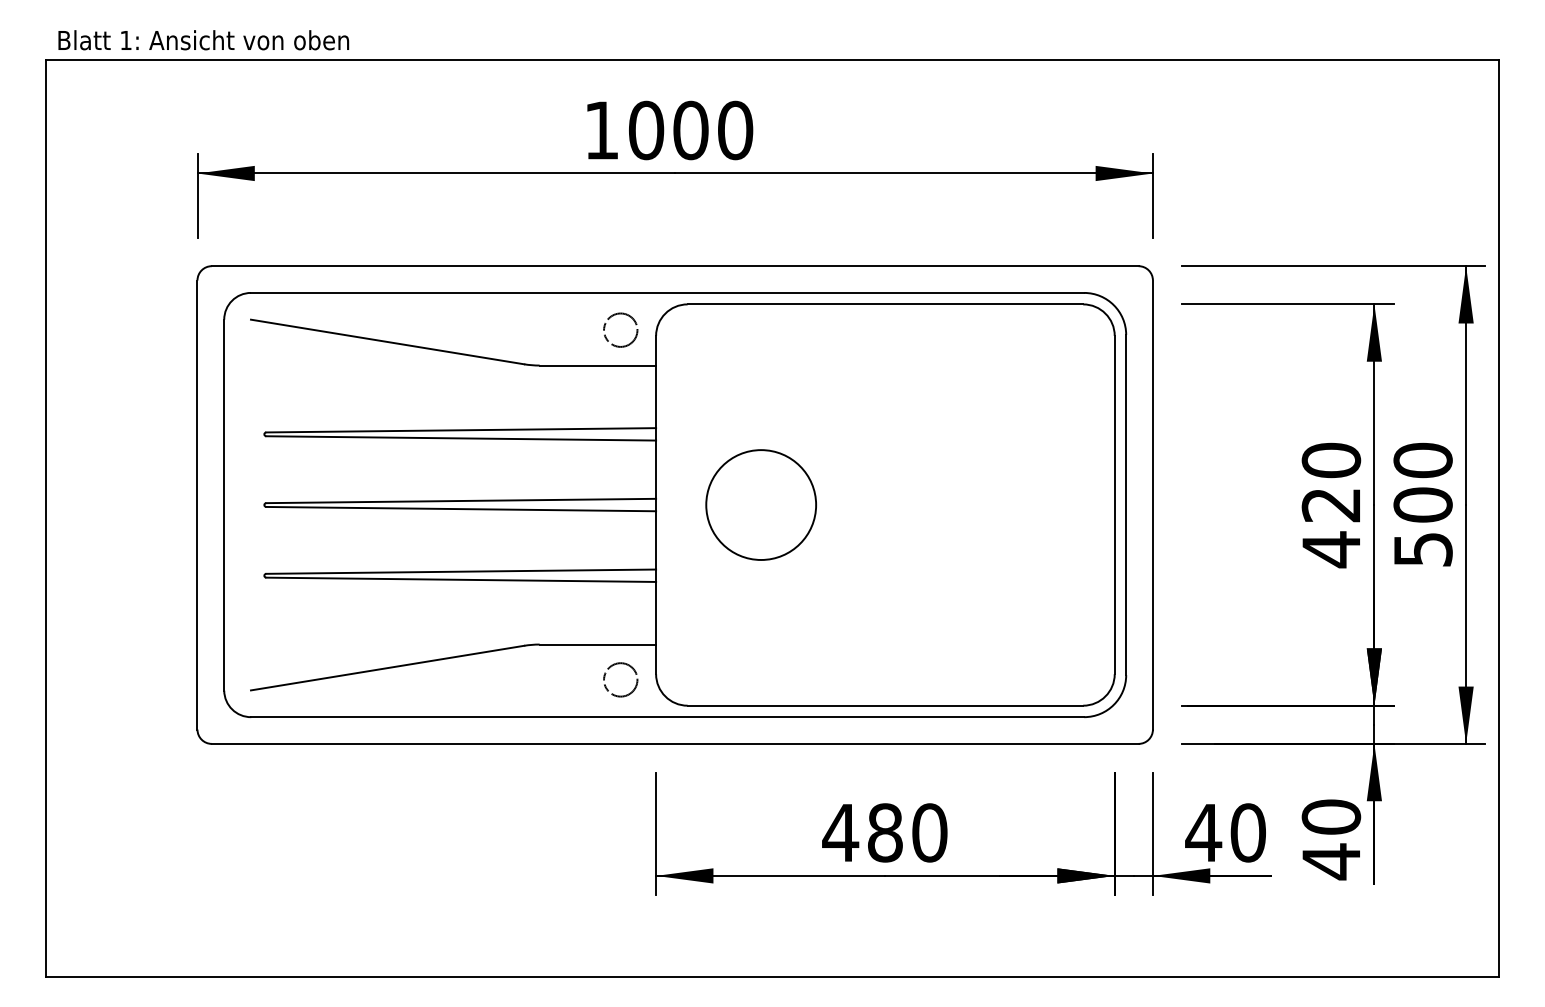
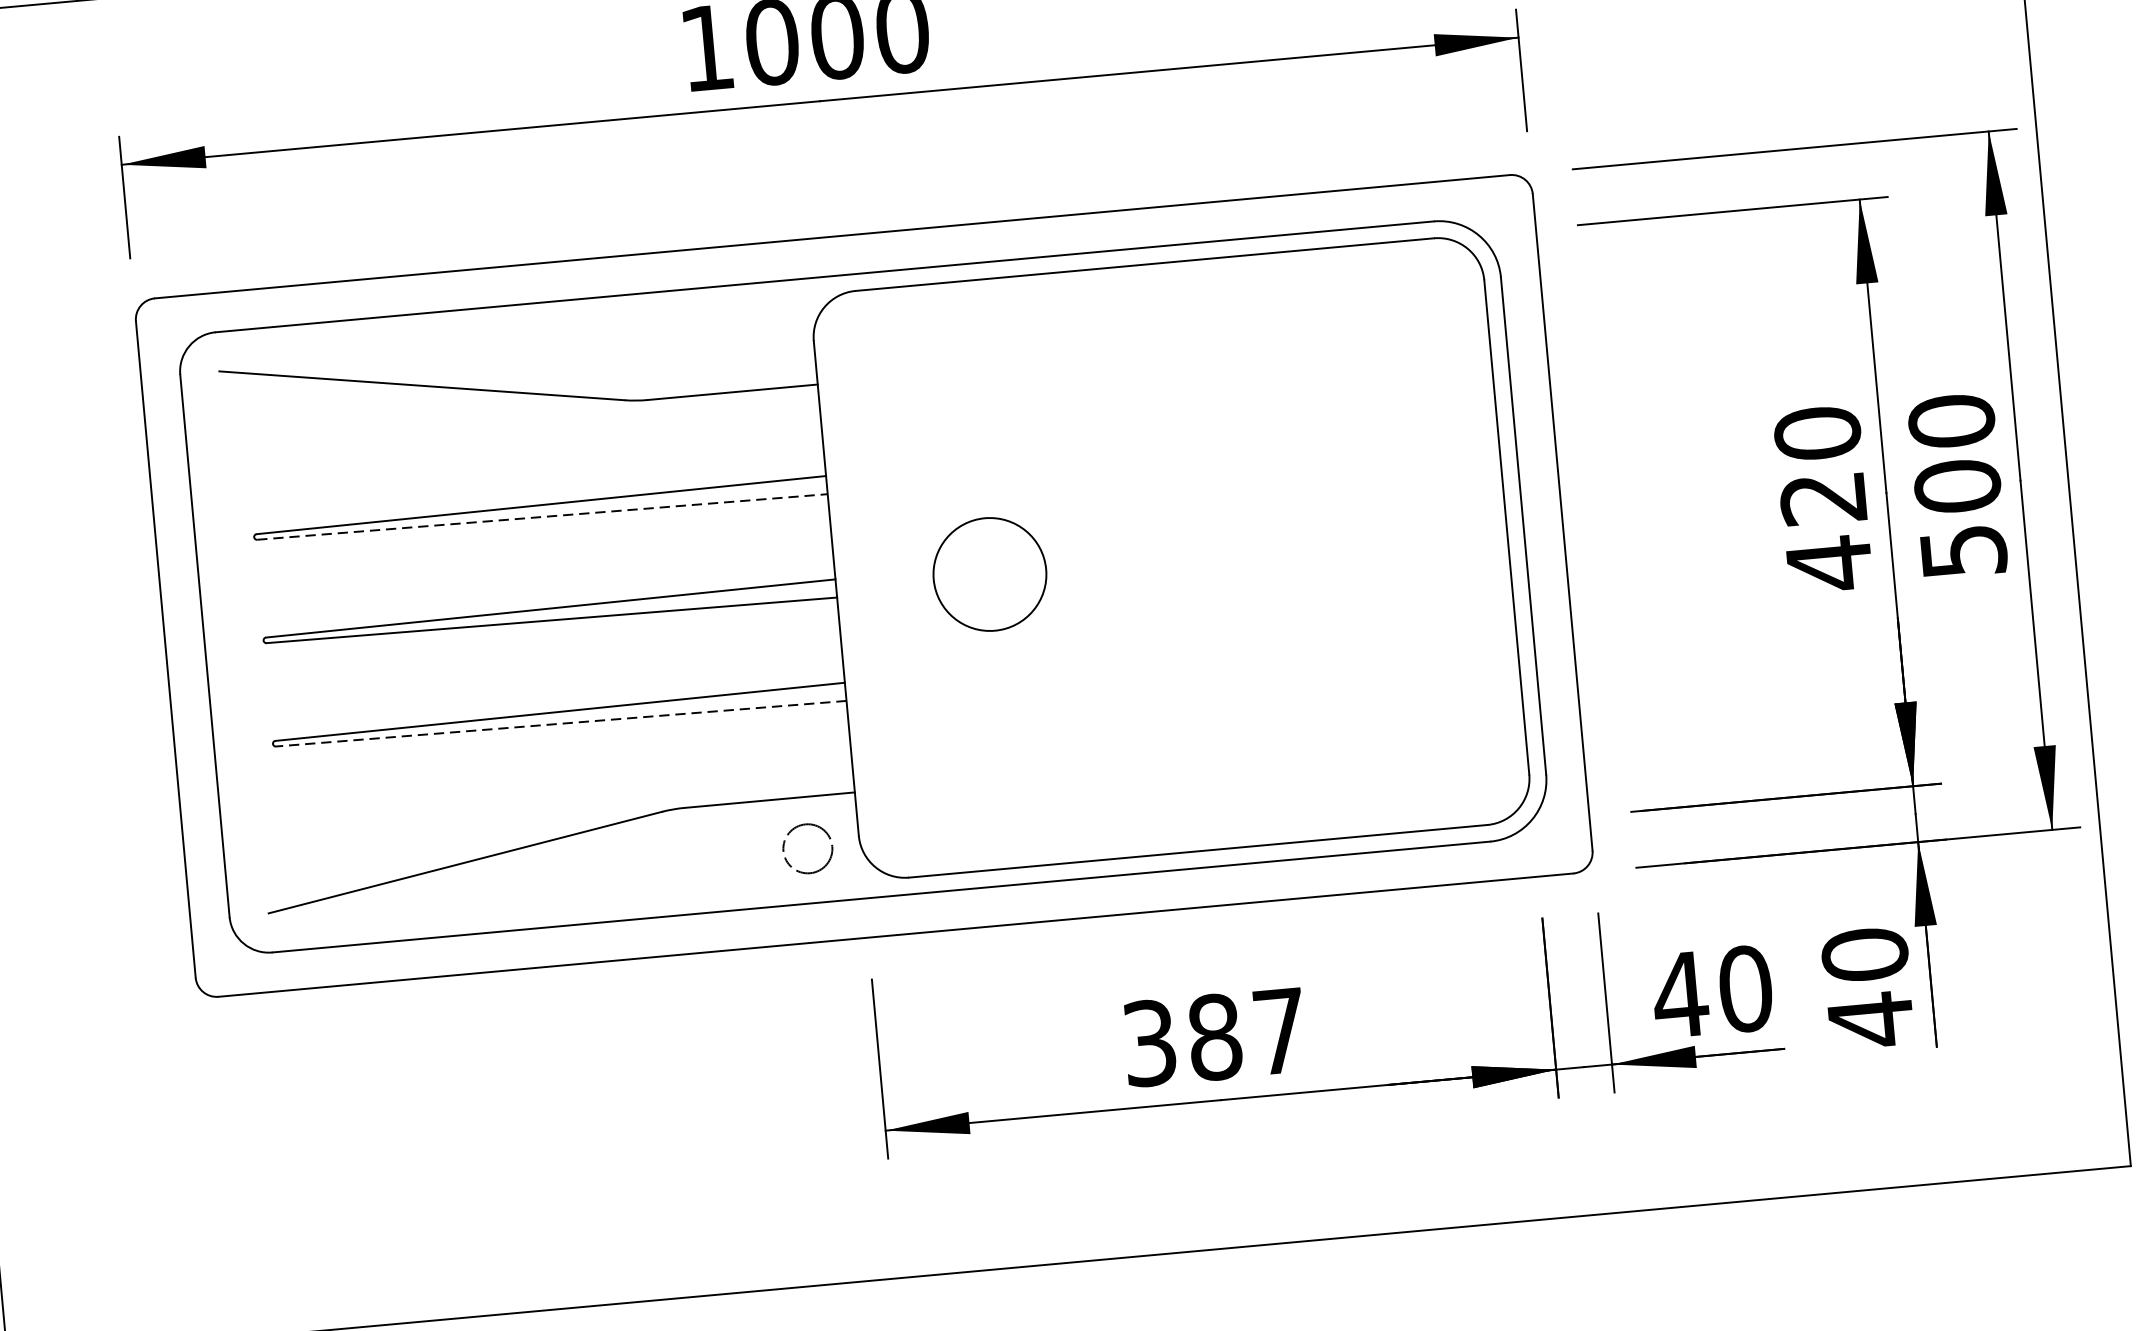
circle: (620, 329) -> (760, 336), removed
line: (461, 438) -> (542, 517), solid -> dashed
circle: (761, 504) -> (990, 573), size x0.7
line: (461, 579) -> (561, 723), solid -> dashed
text: (884, 832) -> (1213, 1036), 480 -> 387

